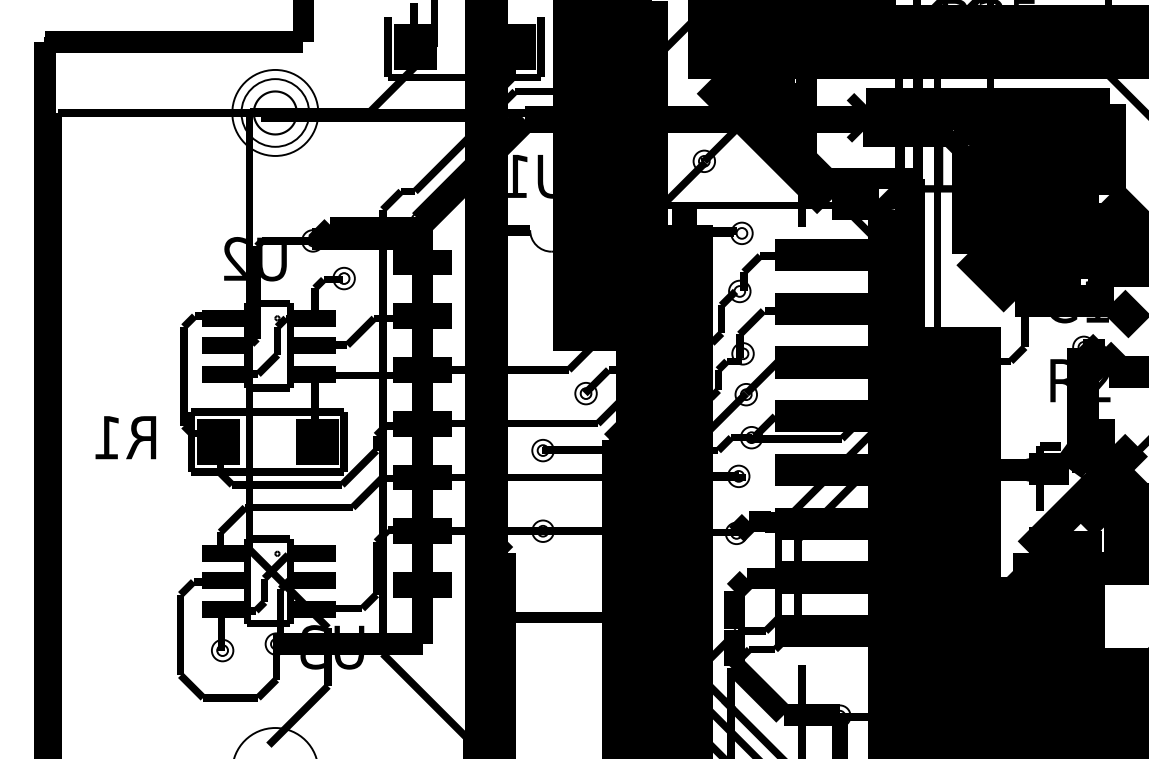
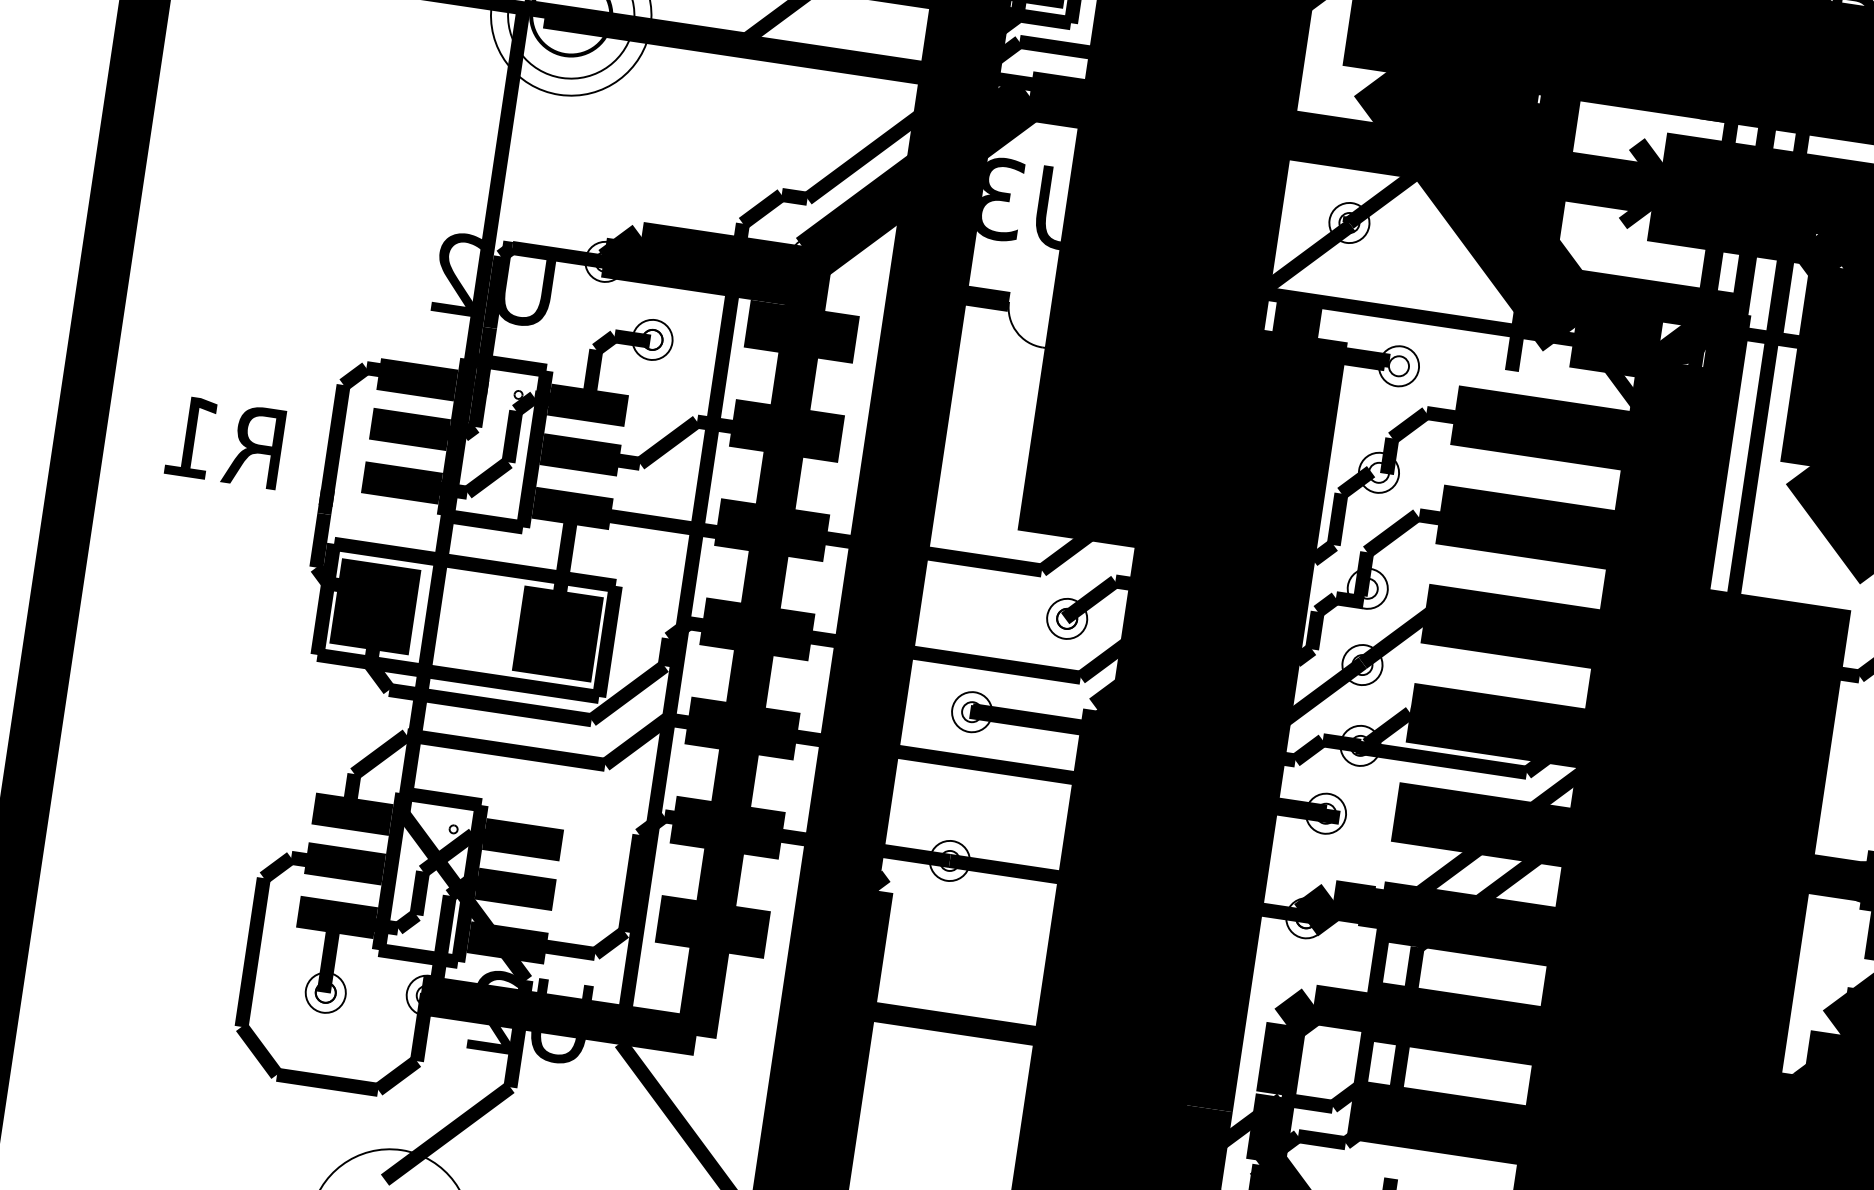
text: (518, 176) -> (1002, 199), U1 -> U3
text: (125, 437) -> (224, 441), moved
text: (311, 647) -> (490, 1011), U3 -> U2

